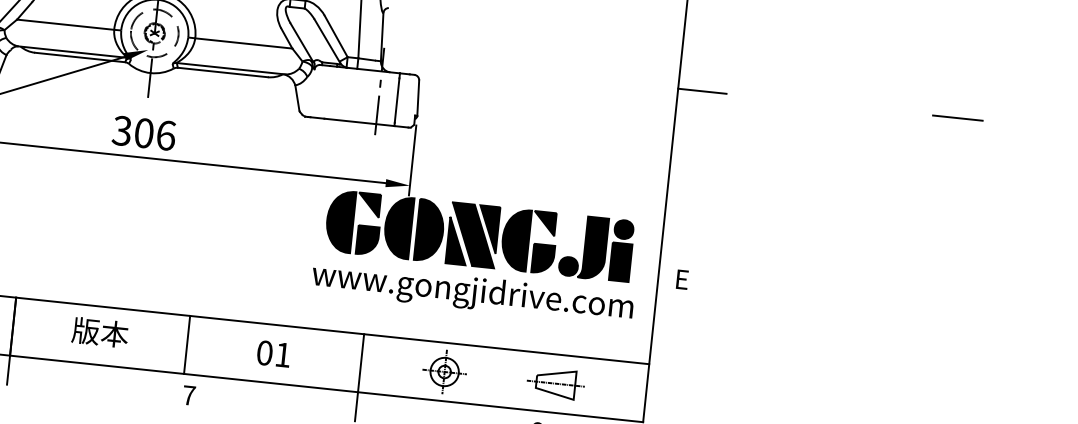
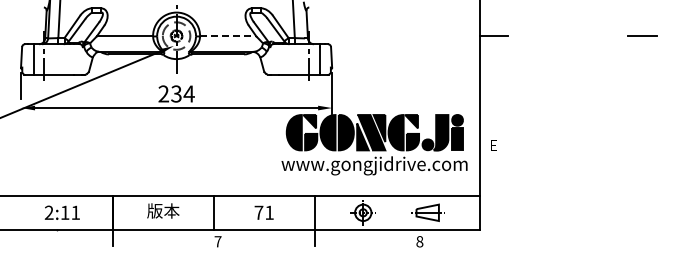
line: (244, 43) -> (228, 36), solid -> dashed
text: (144, 132) -> (176, 93), 306 -> 234
text: (264, 352) -> (258, 212), 01 -> 71

